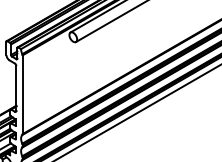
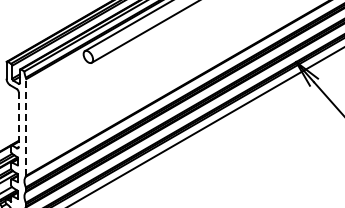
line: (16, 89) -> (18, 120), solid -> dashed
line: (22, 94) -> (26, 126), solid -> dashed

